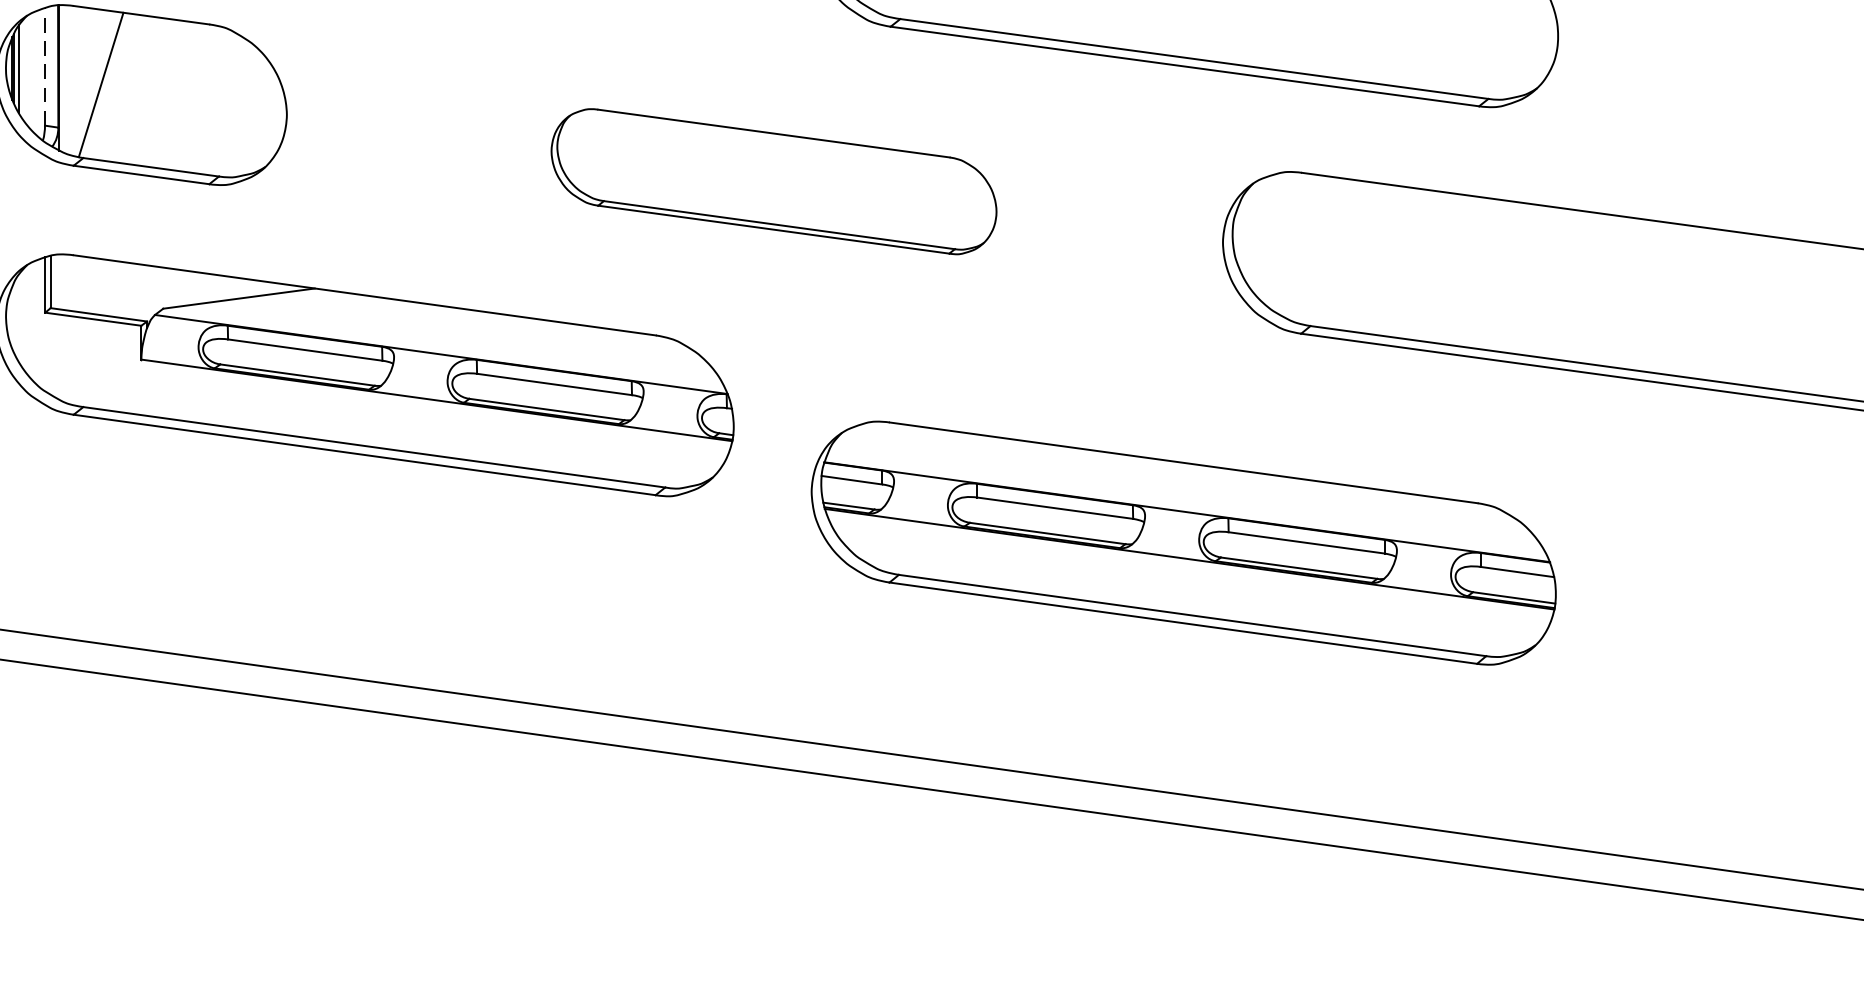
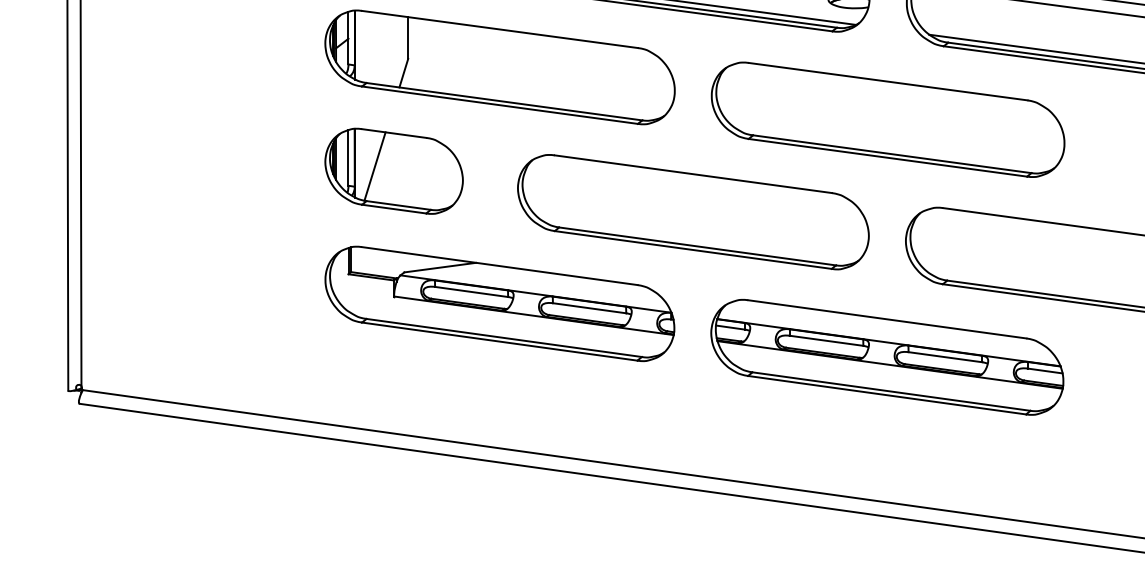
line: (45, 65) -> (348, 157), dashed -> solid
part: (774, 182) -> (693, 212), size x1.67
part: (1184, 543) -> (887, 357), moved

